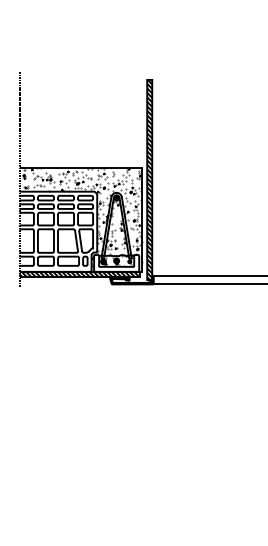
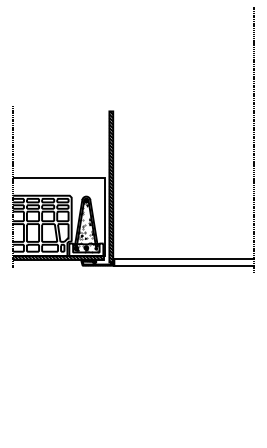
hatch: (82, 216) -> (60, 214), removed

